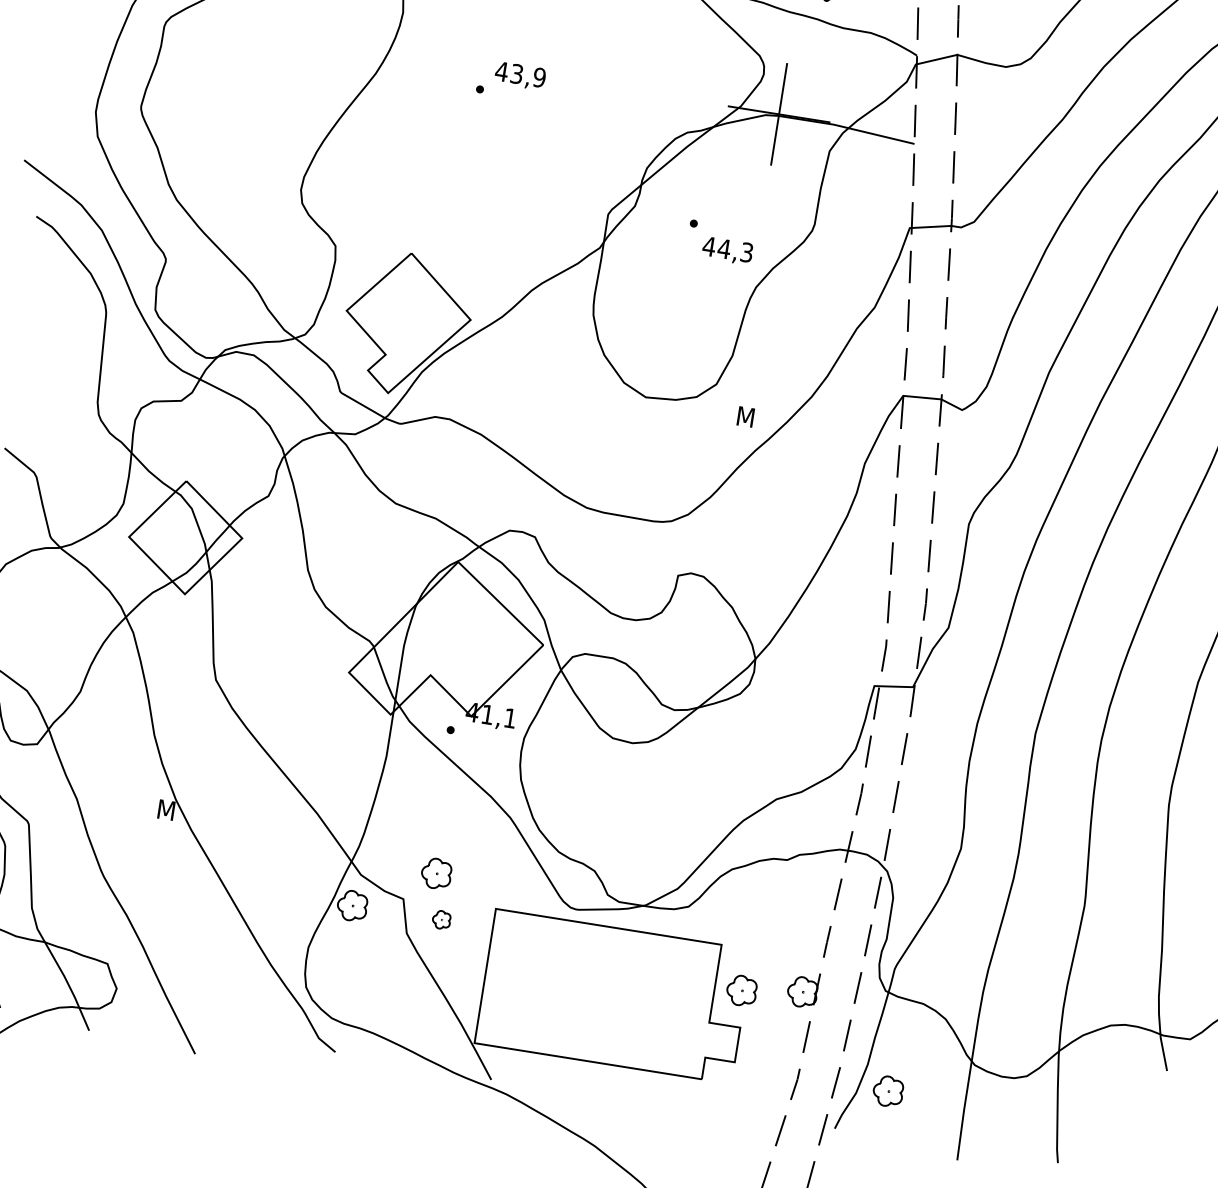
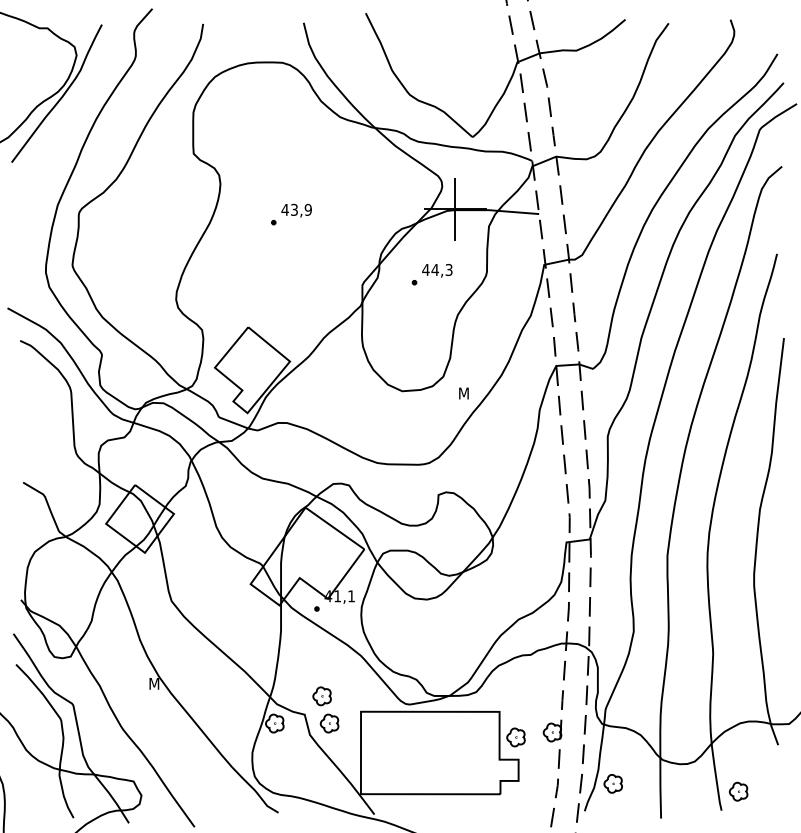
text: (727, 250) -> (437, 270), moved
part: (441, 919) -> (329, 723), size x1.67
part: (1090, 1136) -> (738, 791), added

